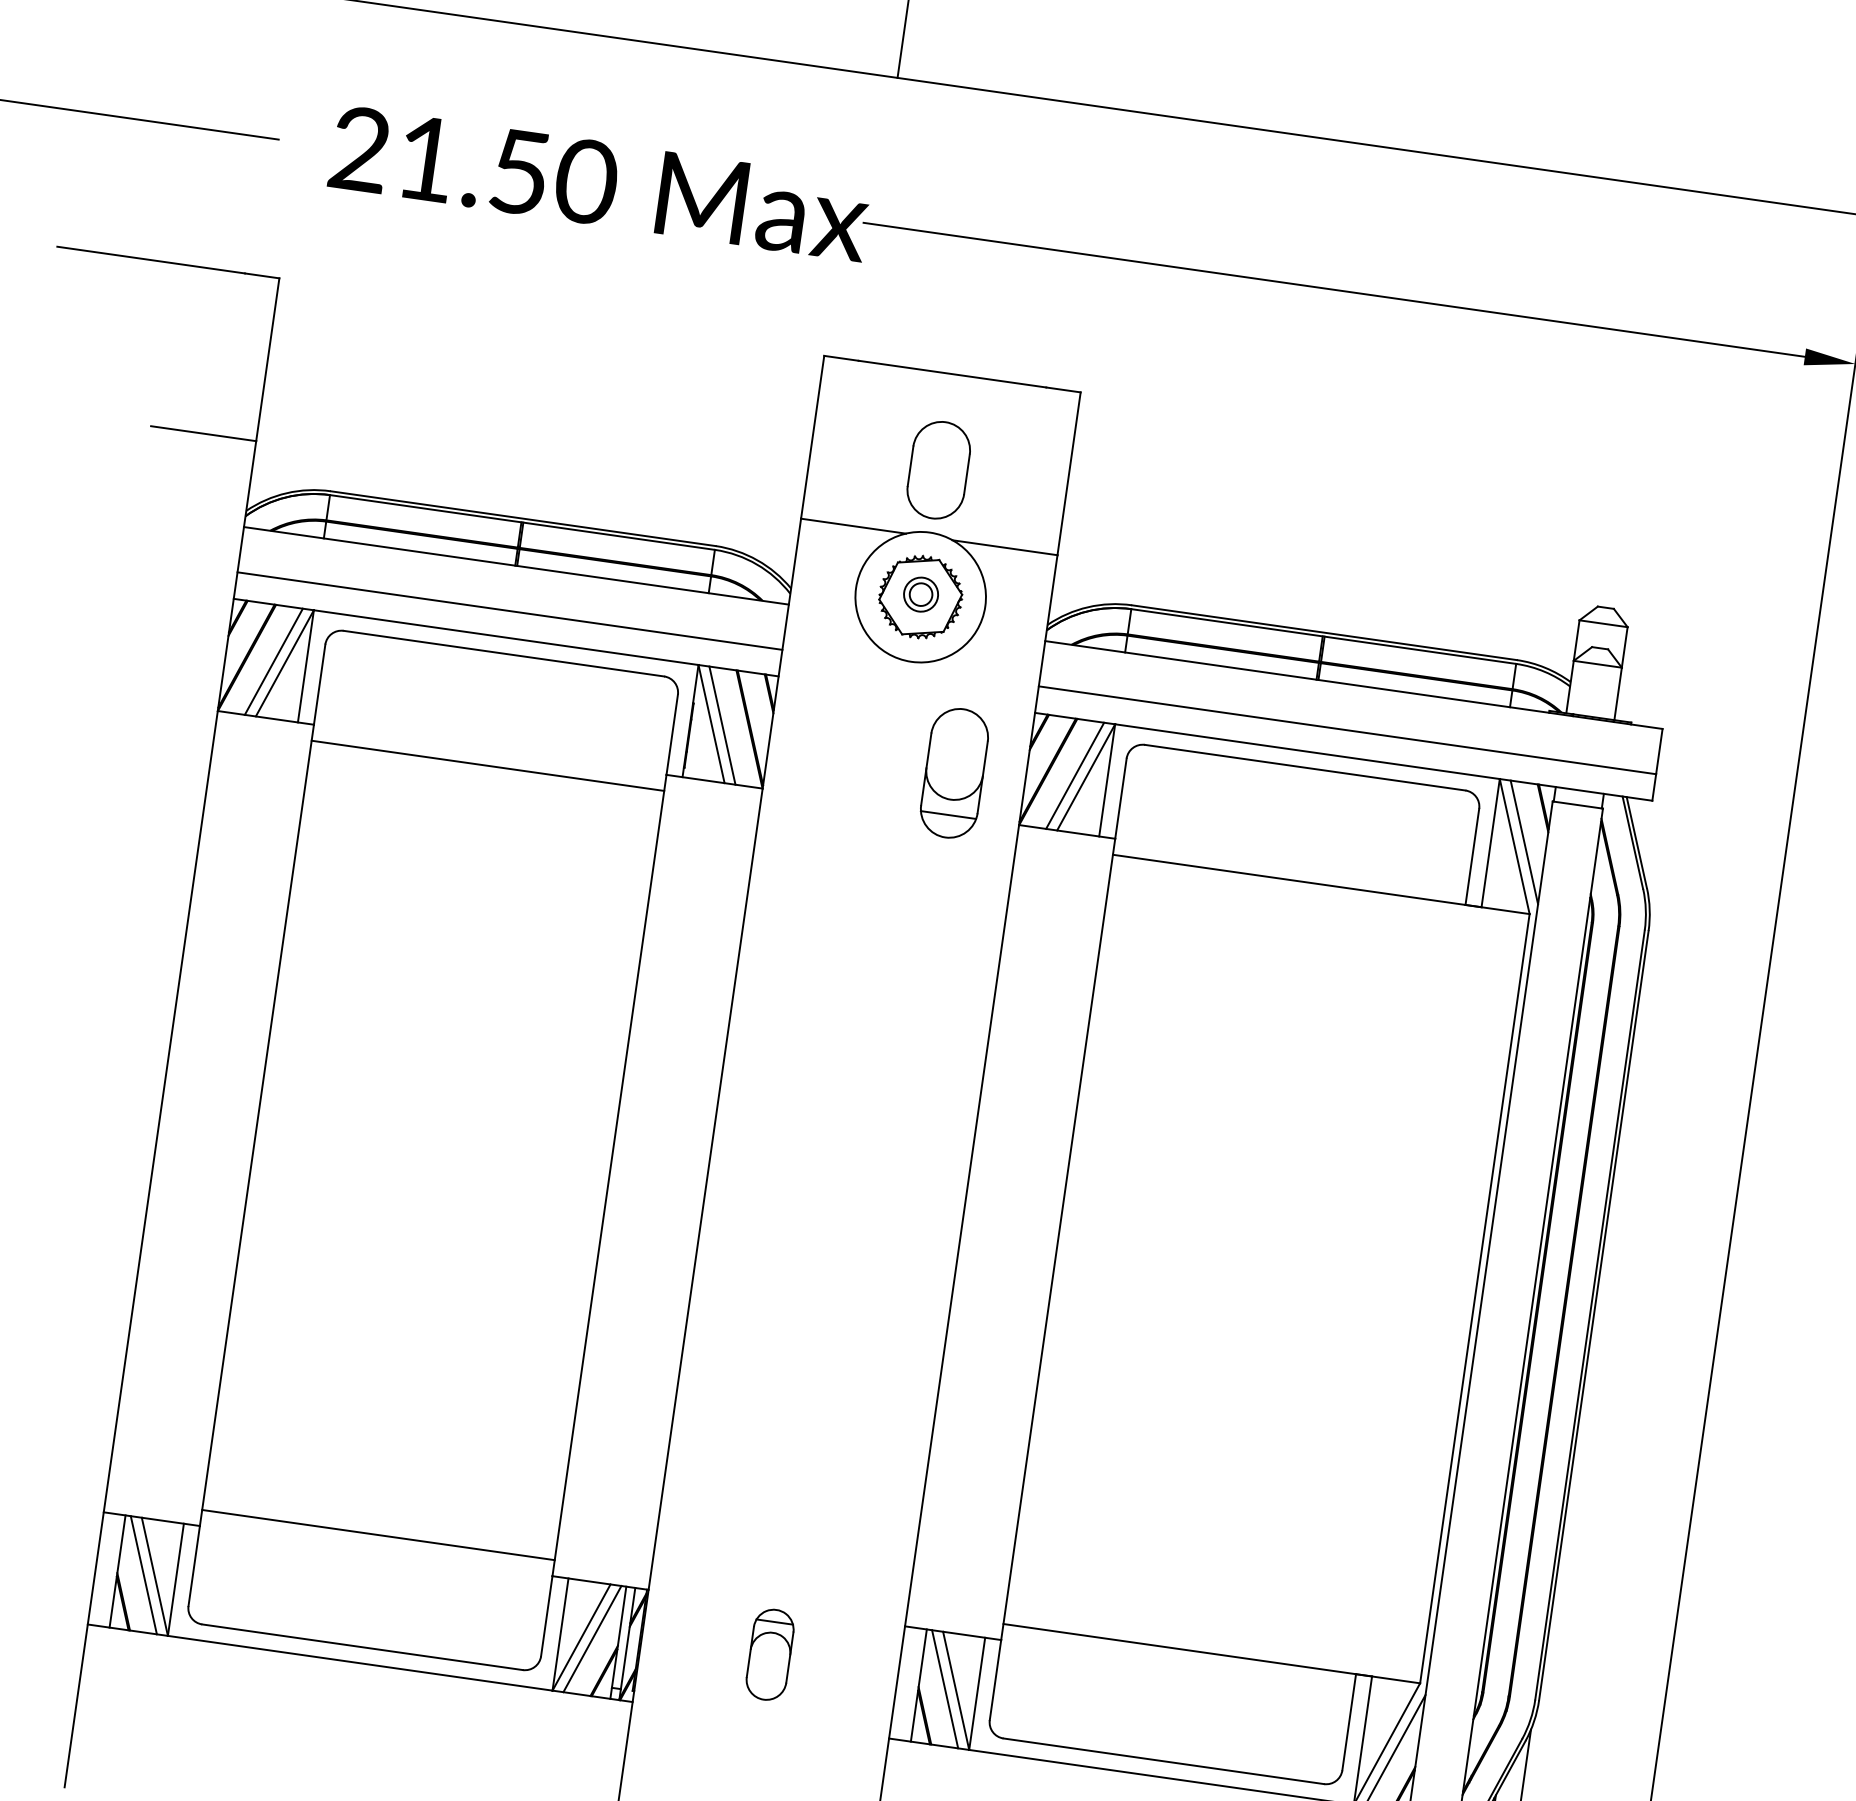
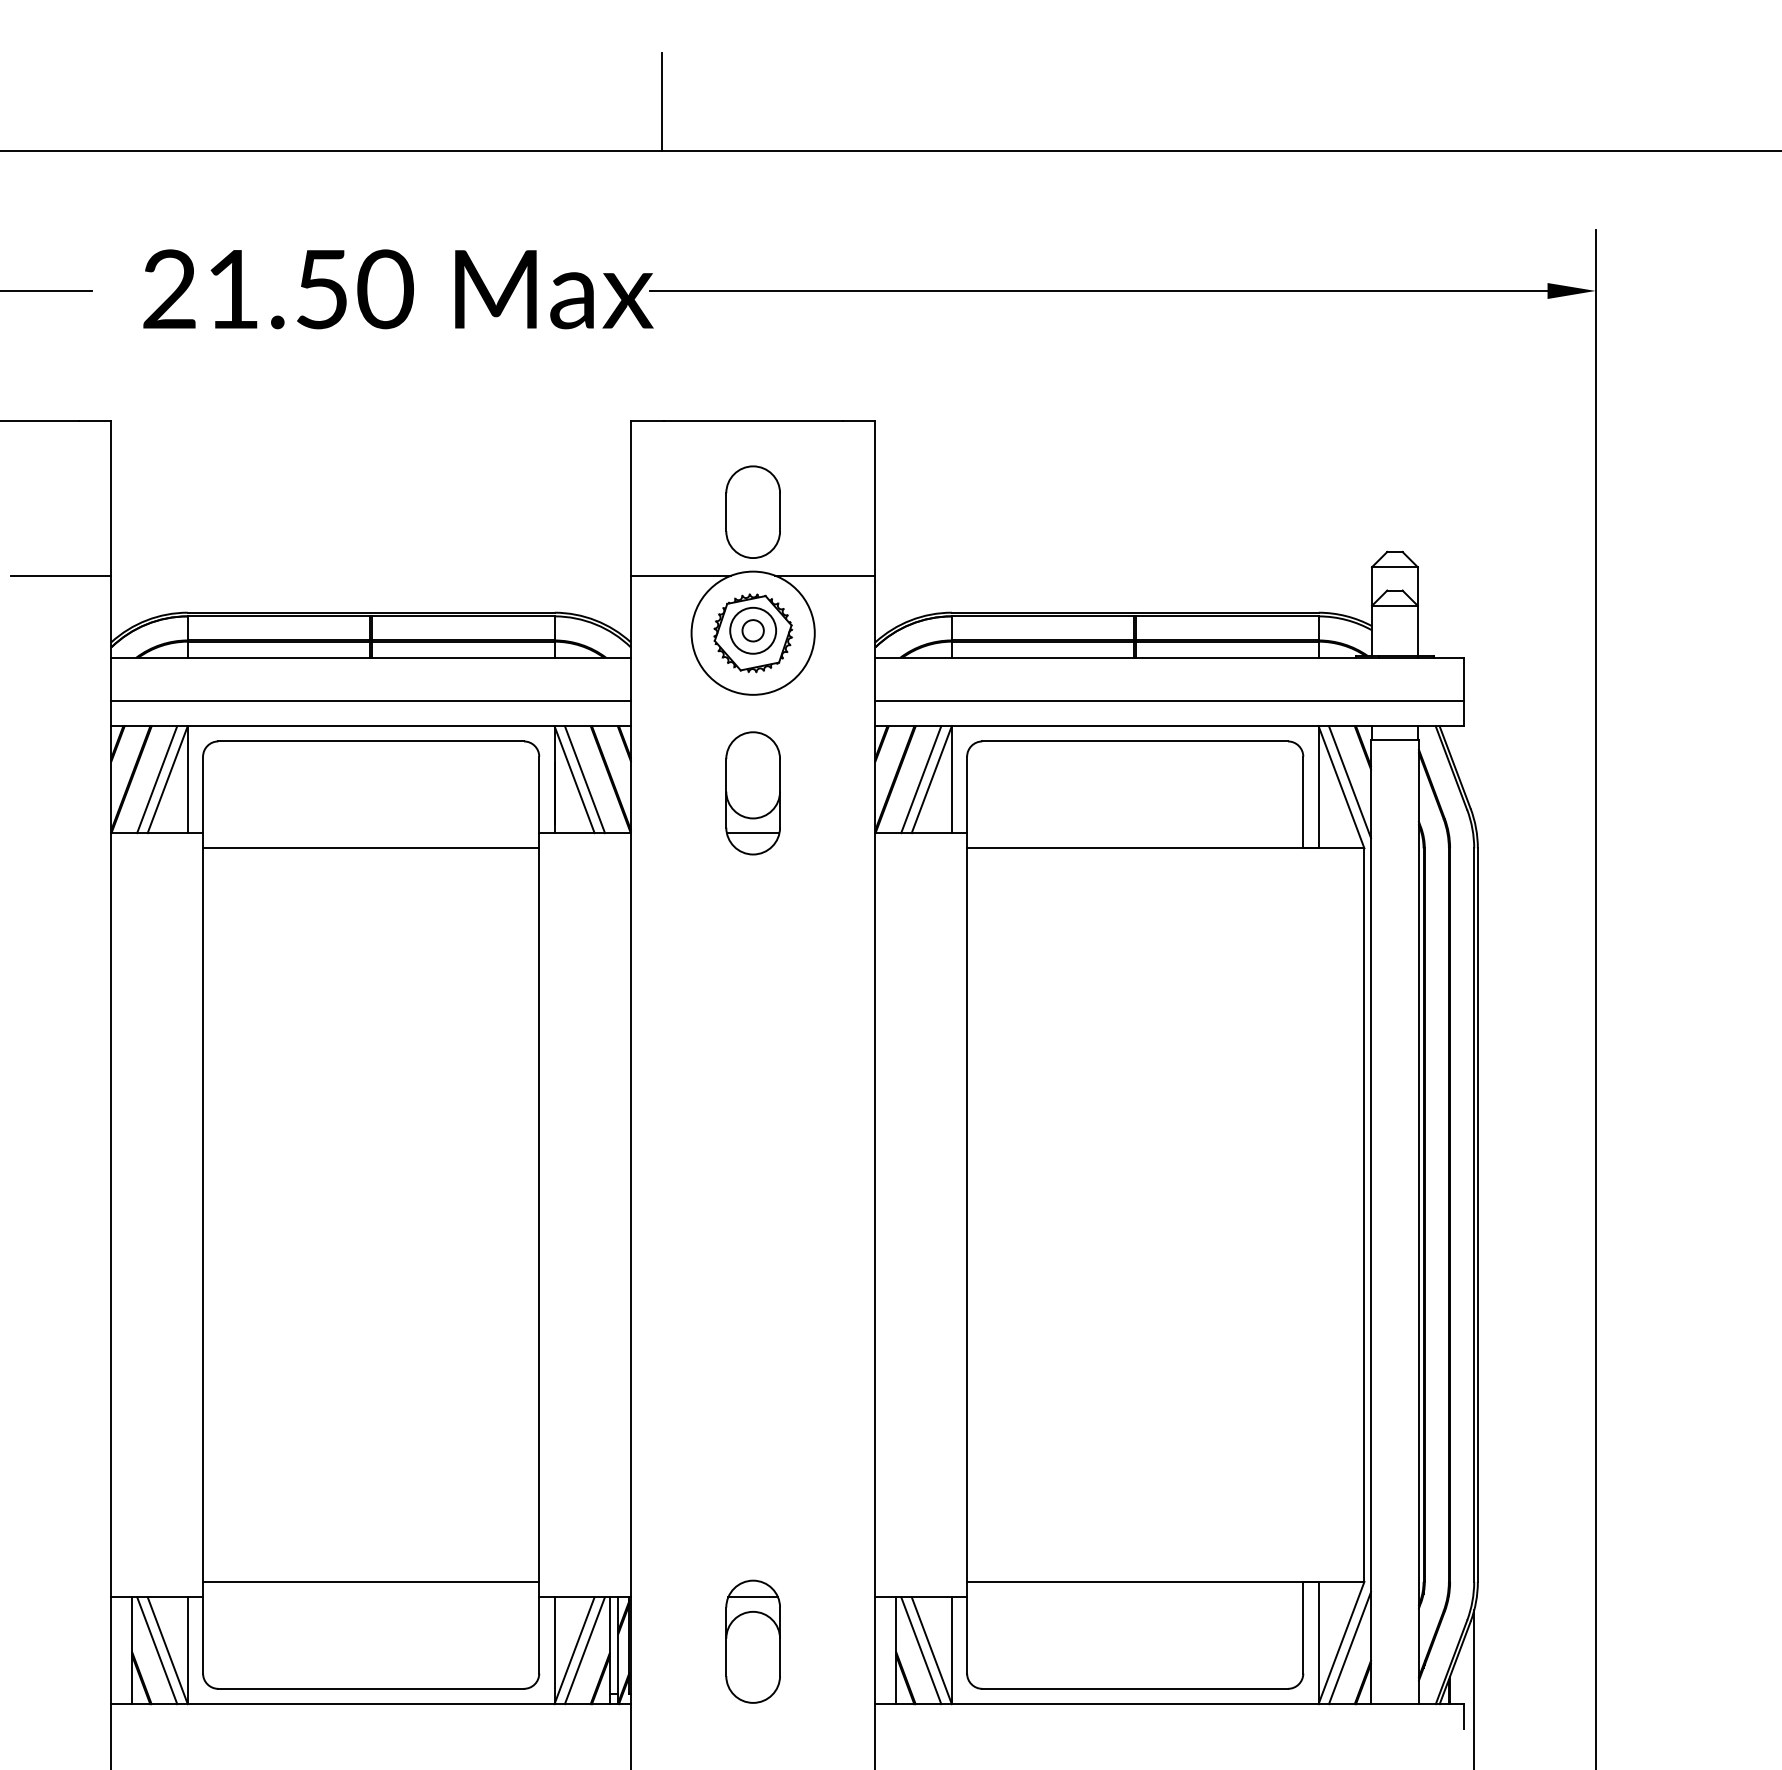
circle: (921, 594) -> (753, 630), size x1.43
part: (953, 773) -> (752, 793), moved
part: (769, 1654) -> (752, 1641), size x1.43

